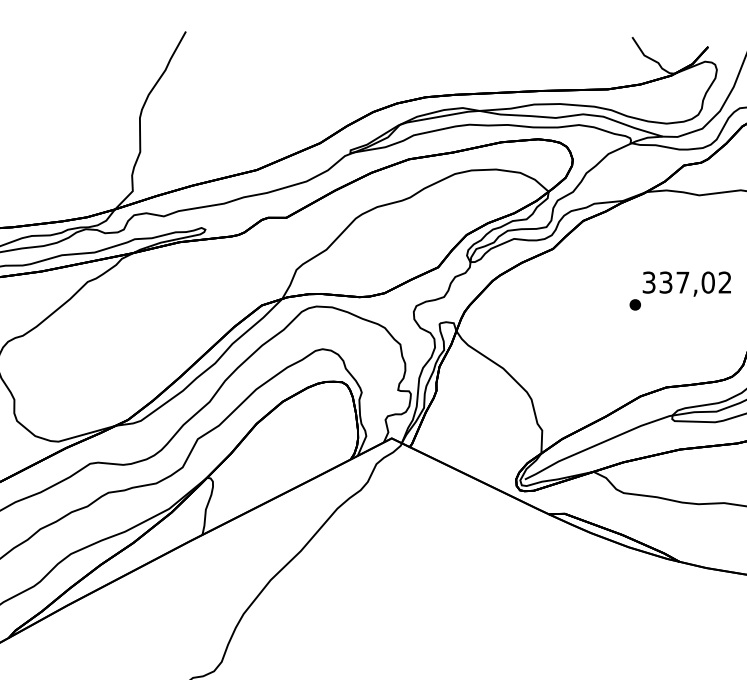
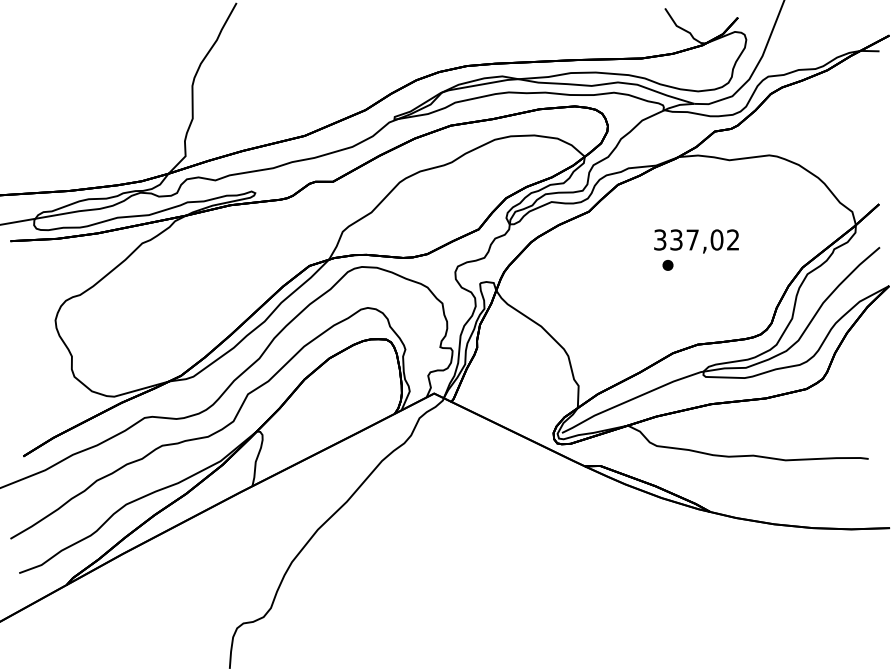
text: (686, 284) -> (696, 241), moved

